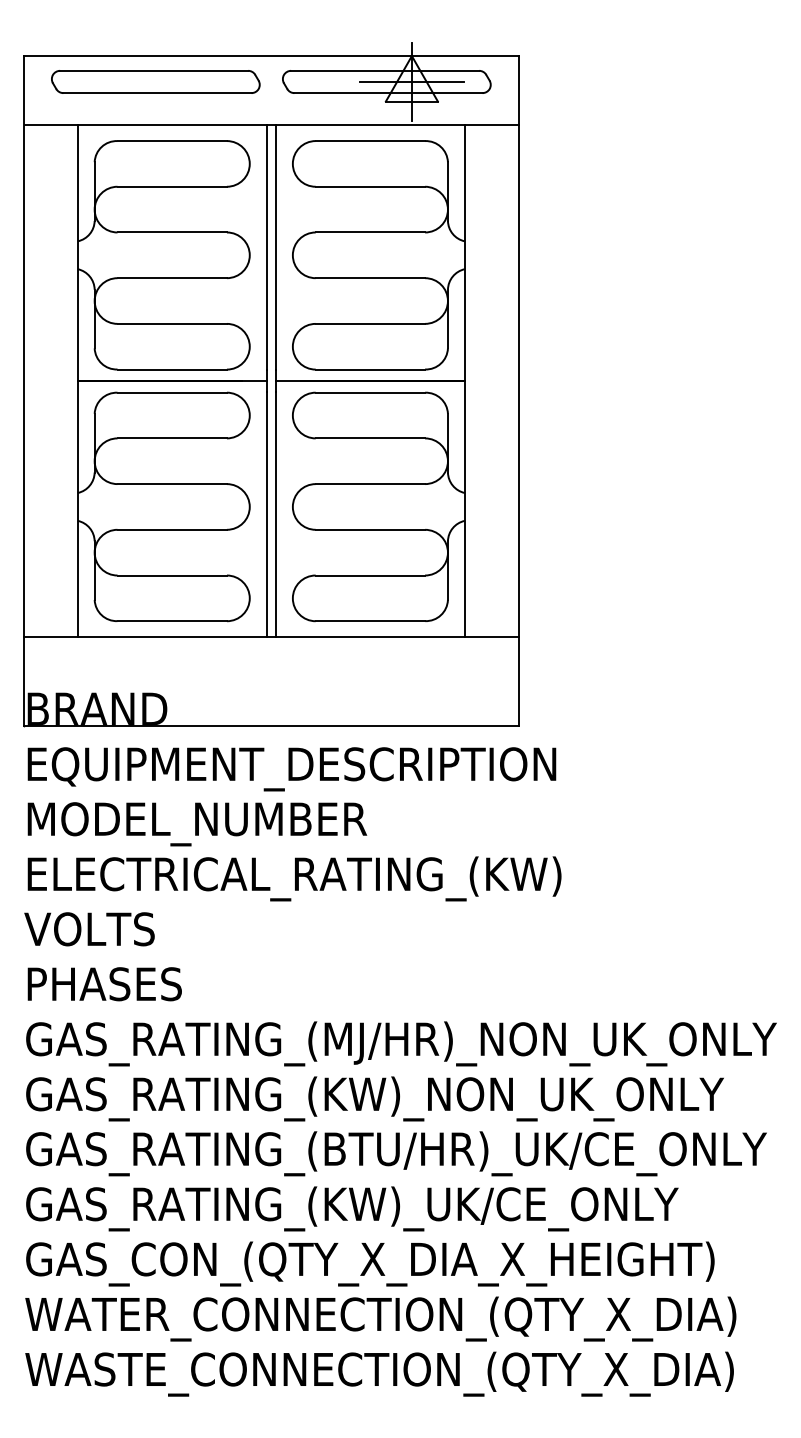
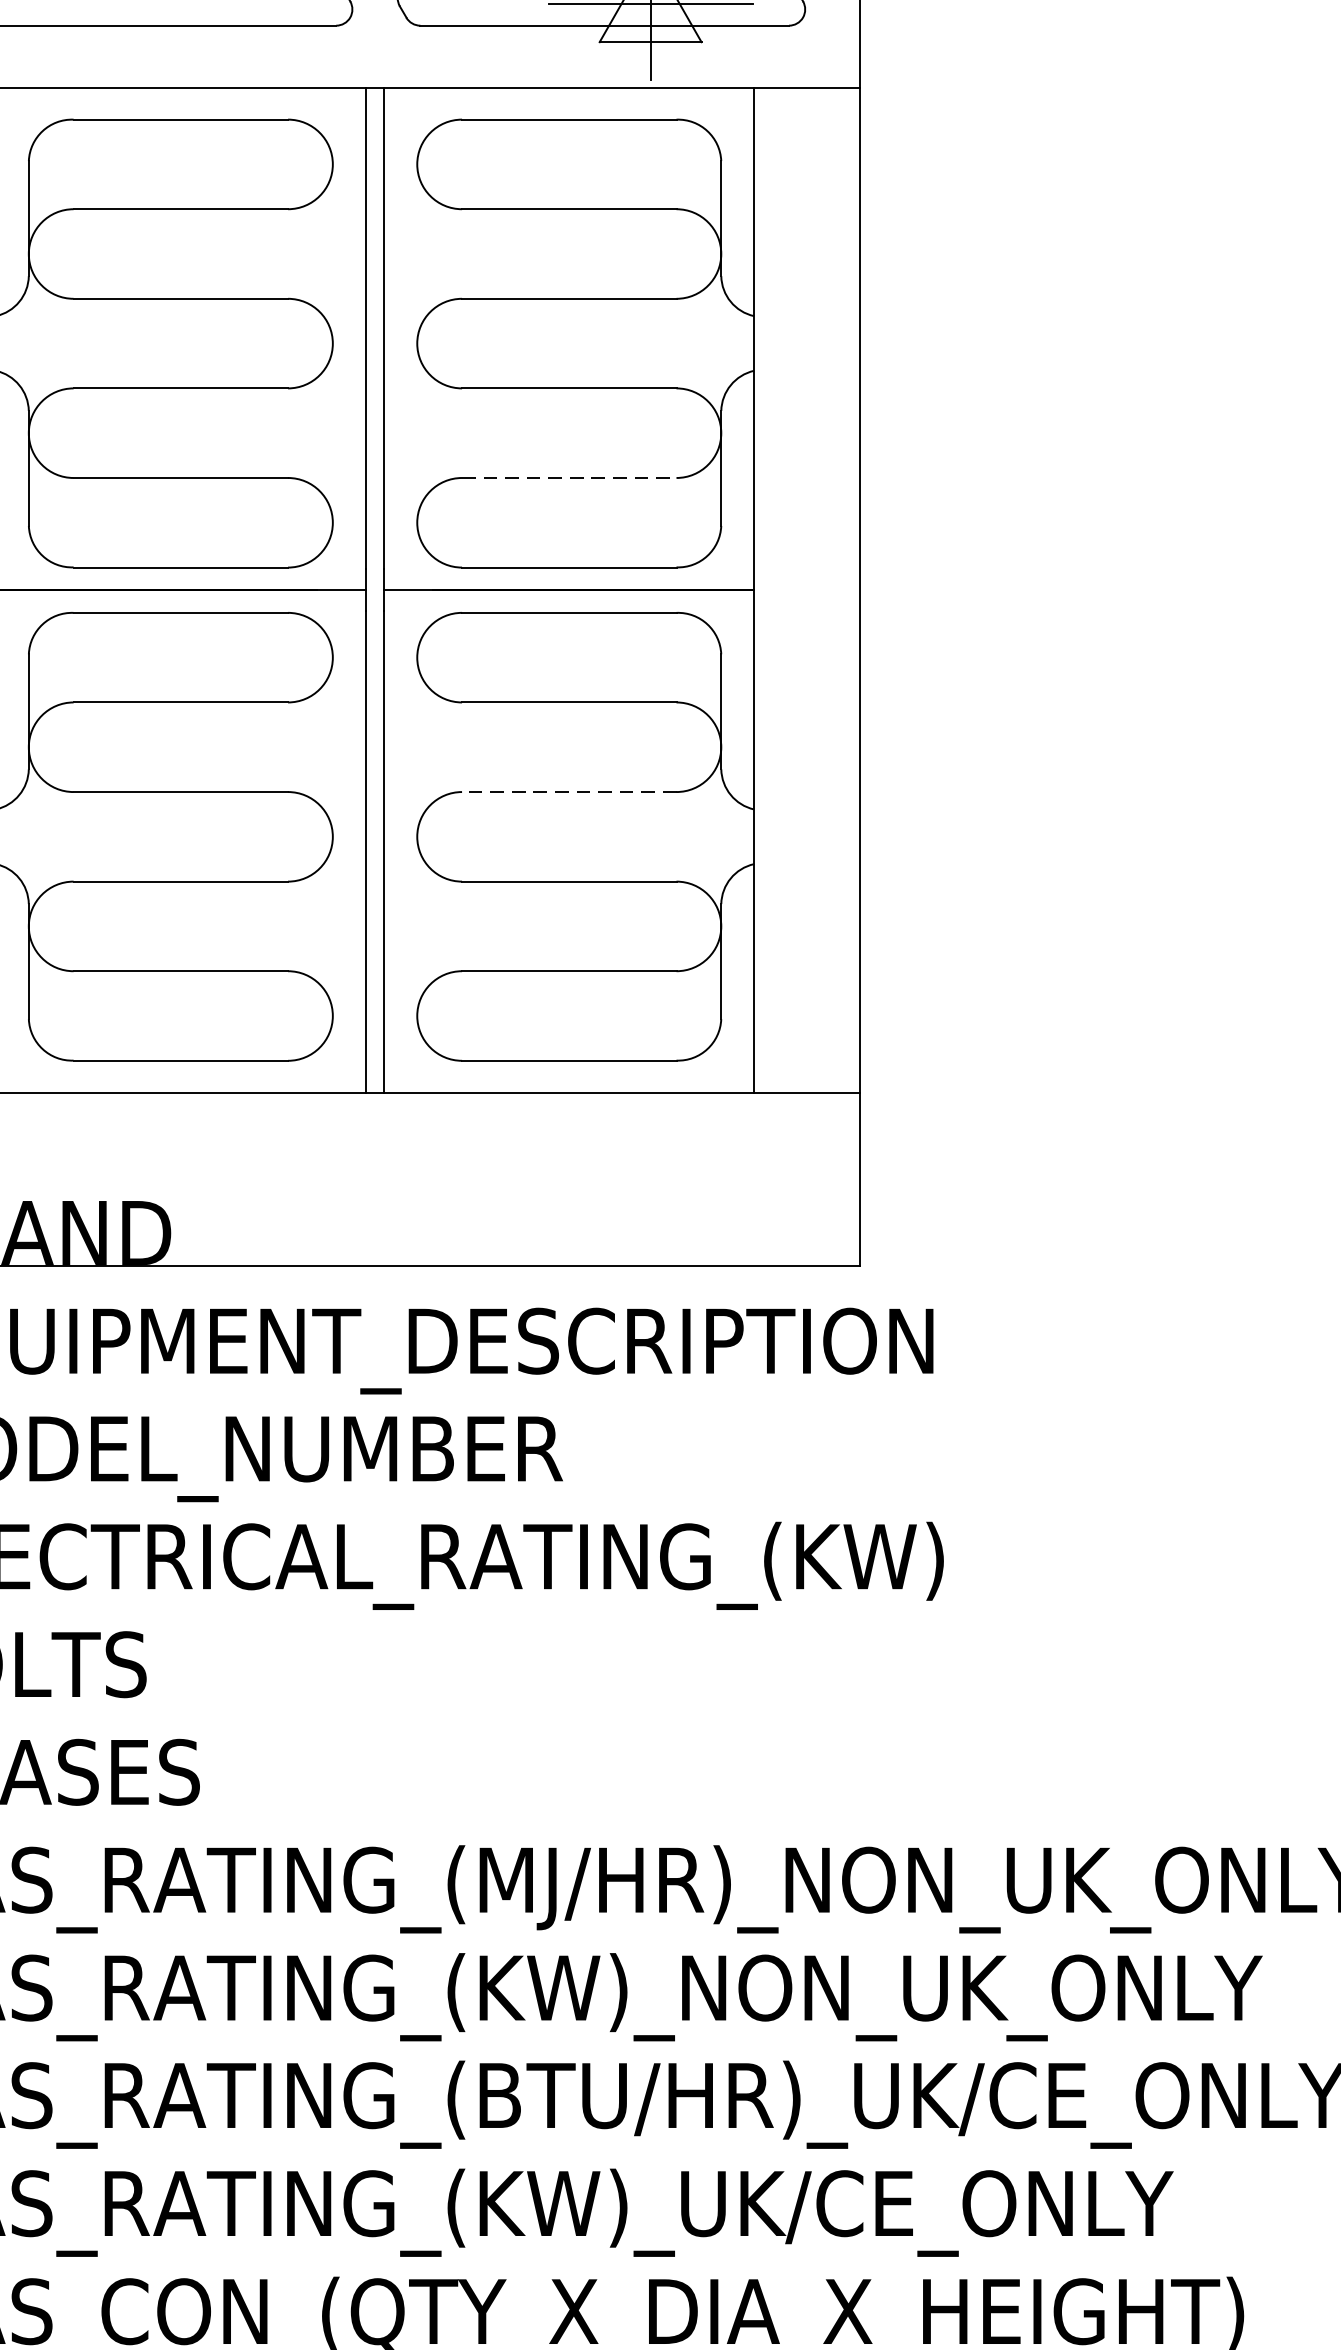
line: (370, 323) -> (569, 477), solid -> dashed
line: (370, 484) -> (569, 792), solid -> dashed

